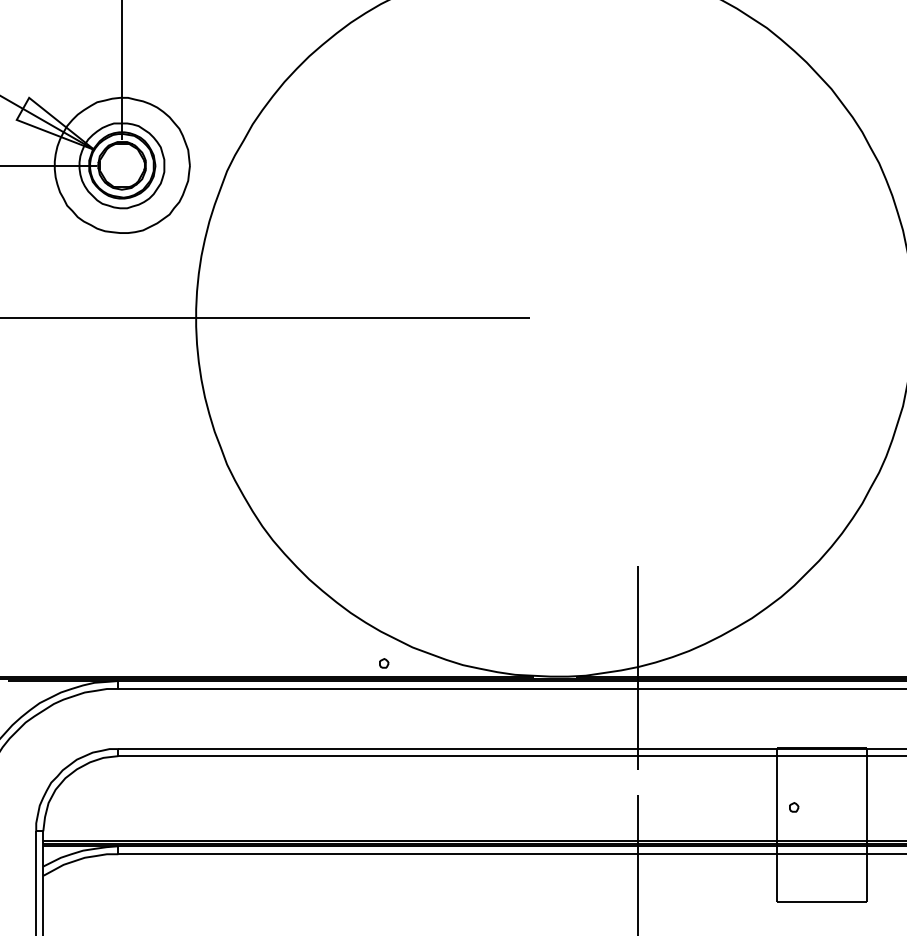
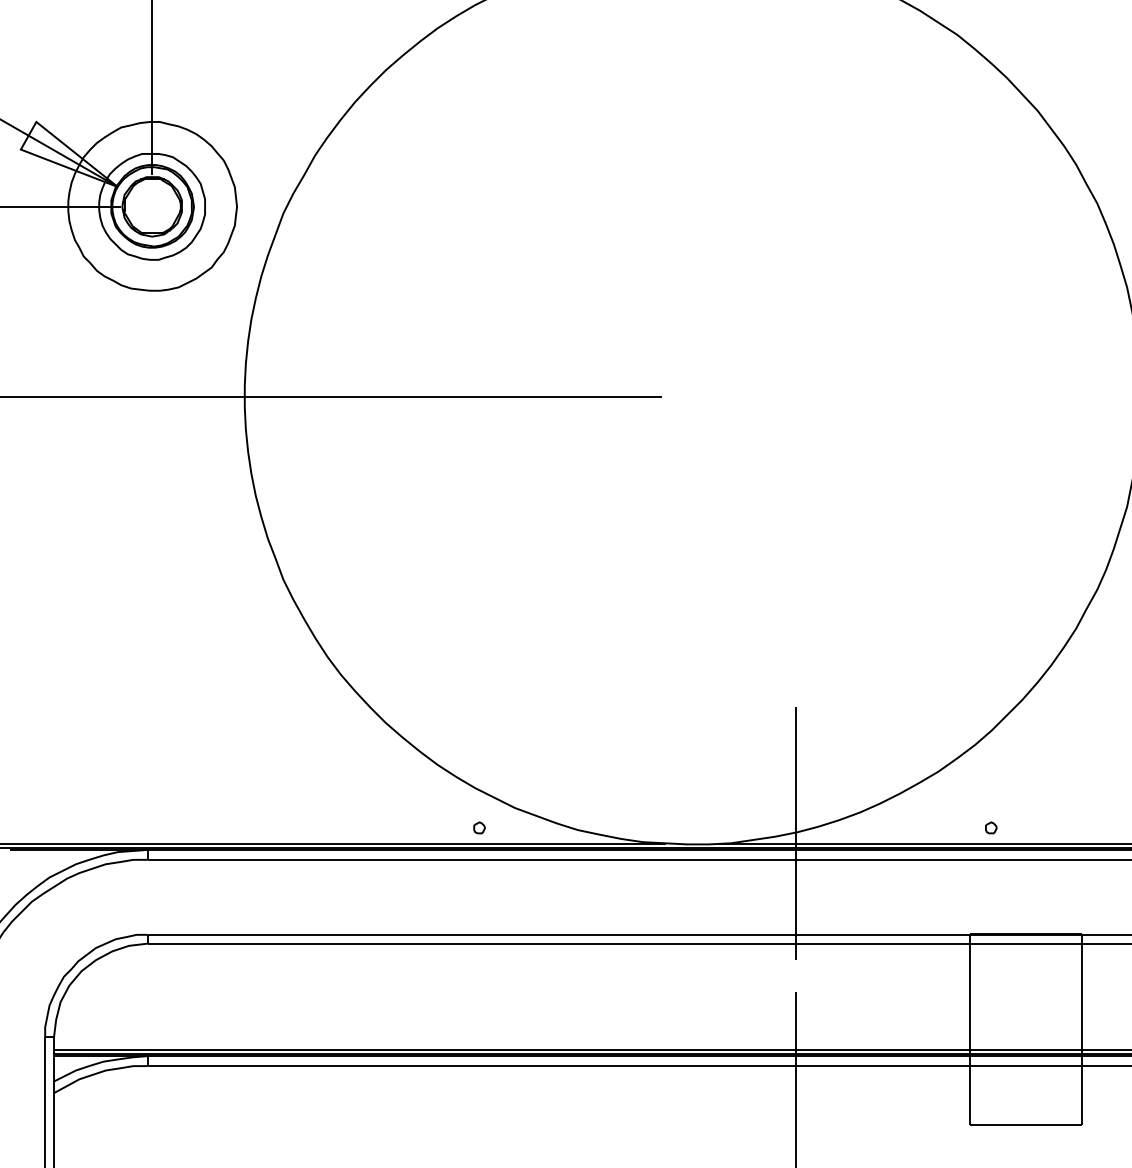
part: (794, 807) -> (991, 828), moved

